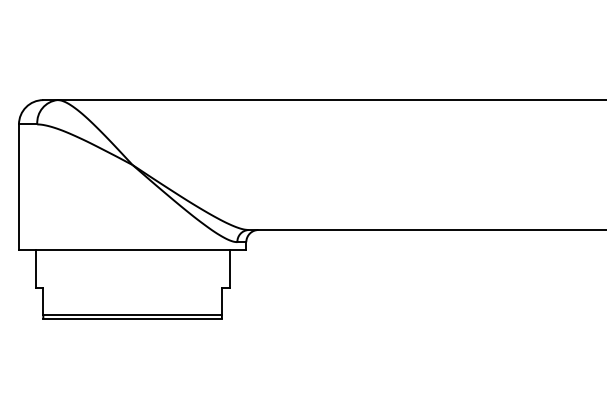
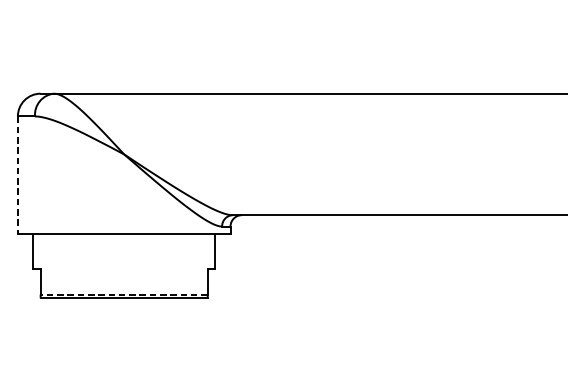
line: (18, 187) -> (17, 175), solid -> dashed
line: (132, 314) -> (124, 294), solid -> dashed

